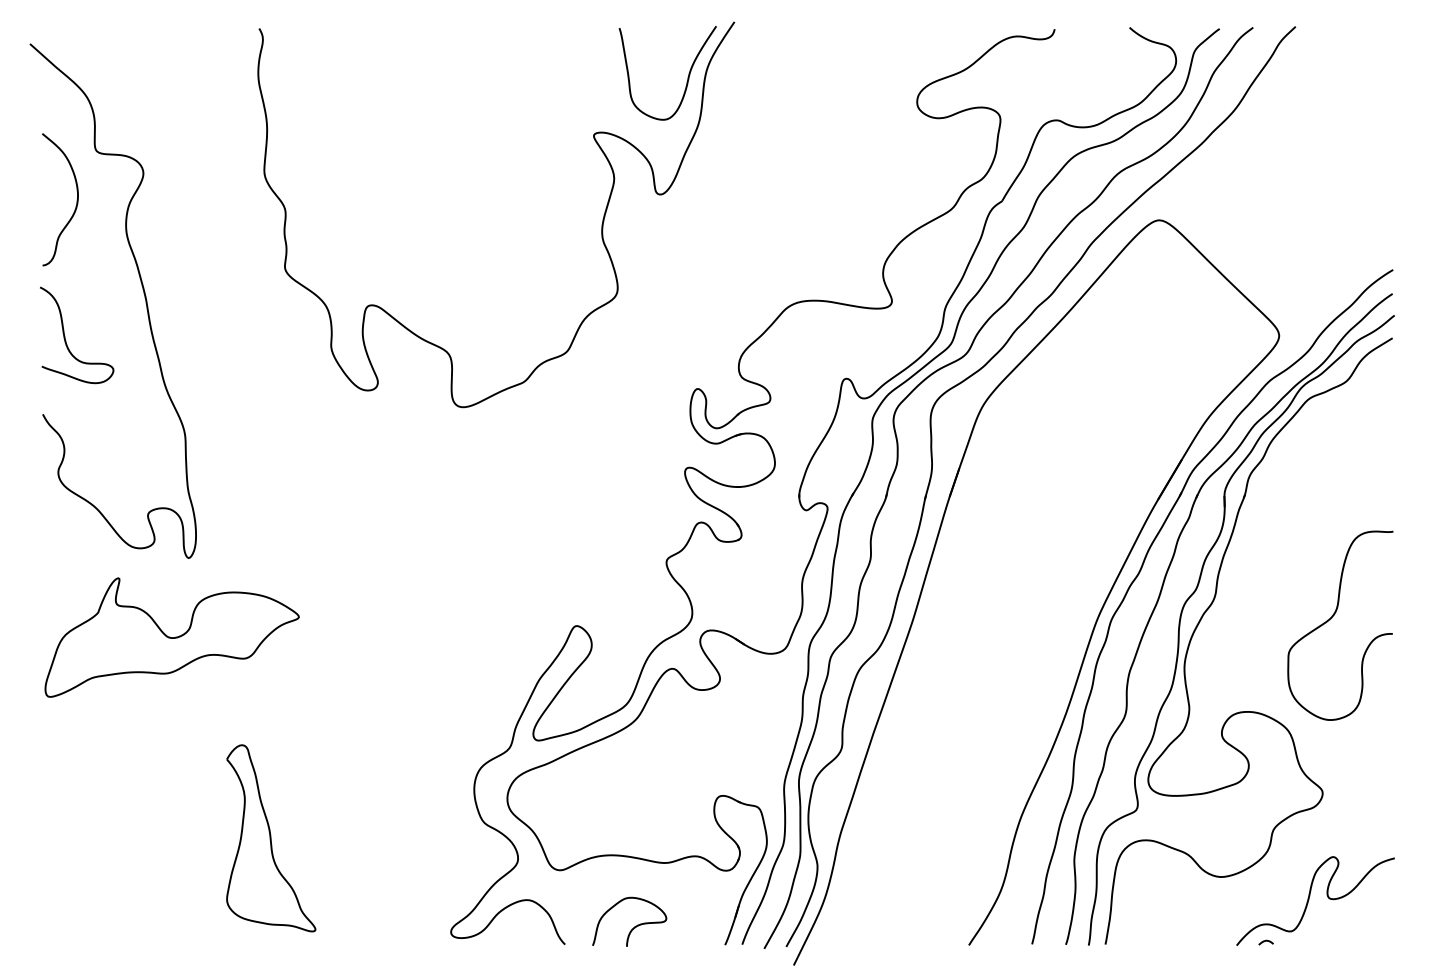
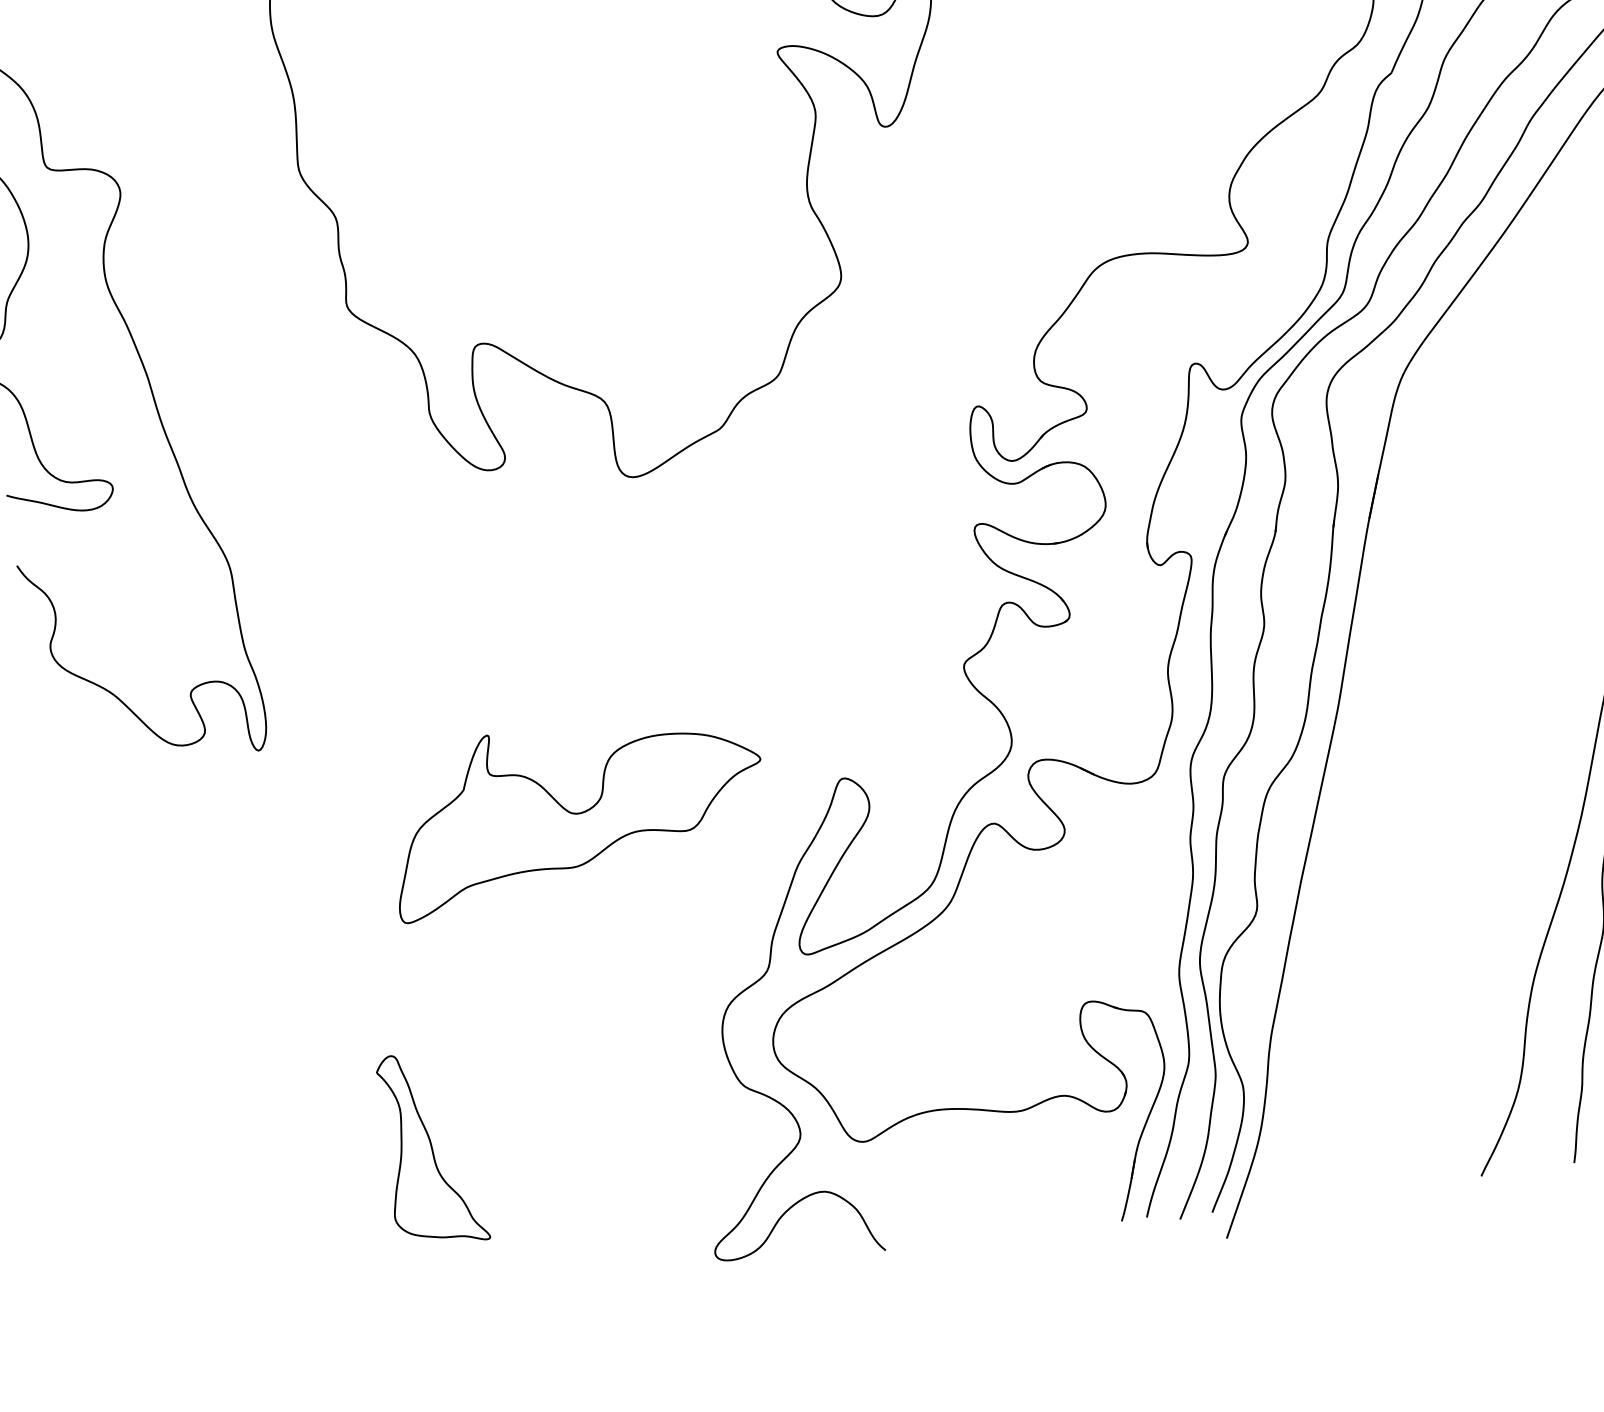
part: (171, 637) -> (576, 812), moved
part: (271, 838) -> (432, 1148), size x0.7
curve: (634, 926) -> (984, 1210), removed

